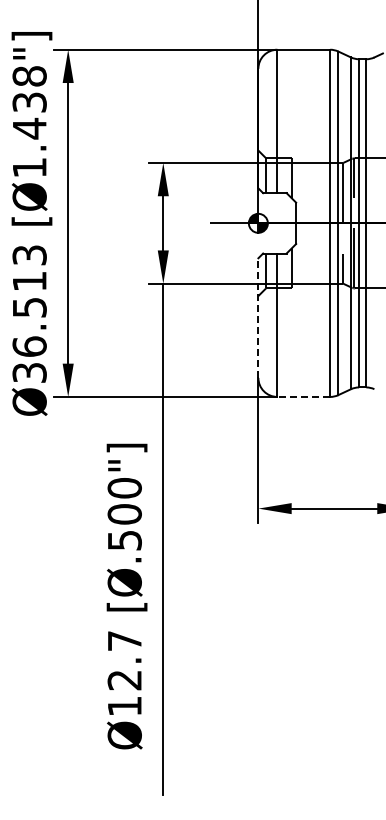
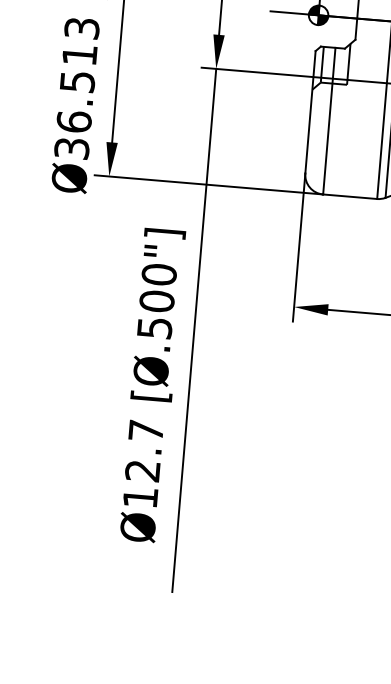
line: (258, 318) -> (310, 112), dashed -> solid
line: (303, 396) -> (349, 196), dashed -> solid

